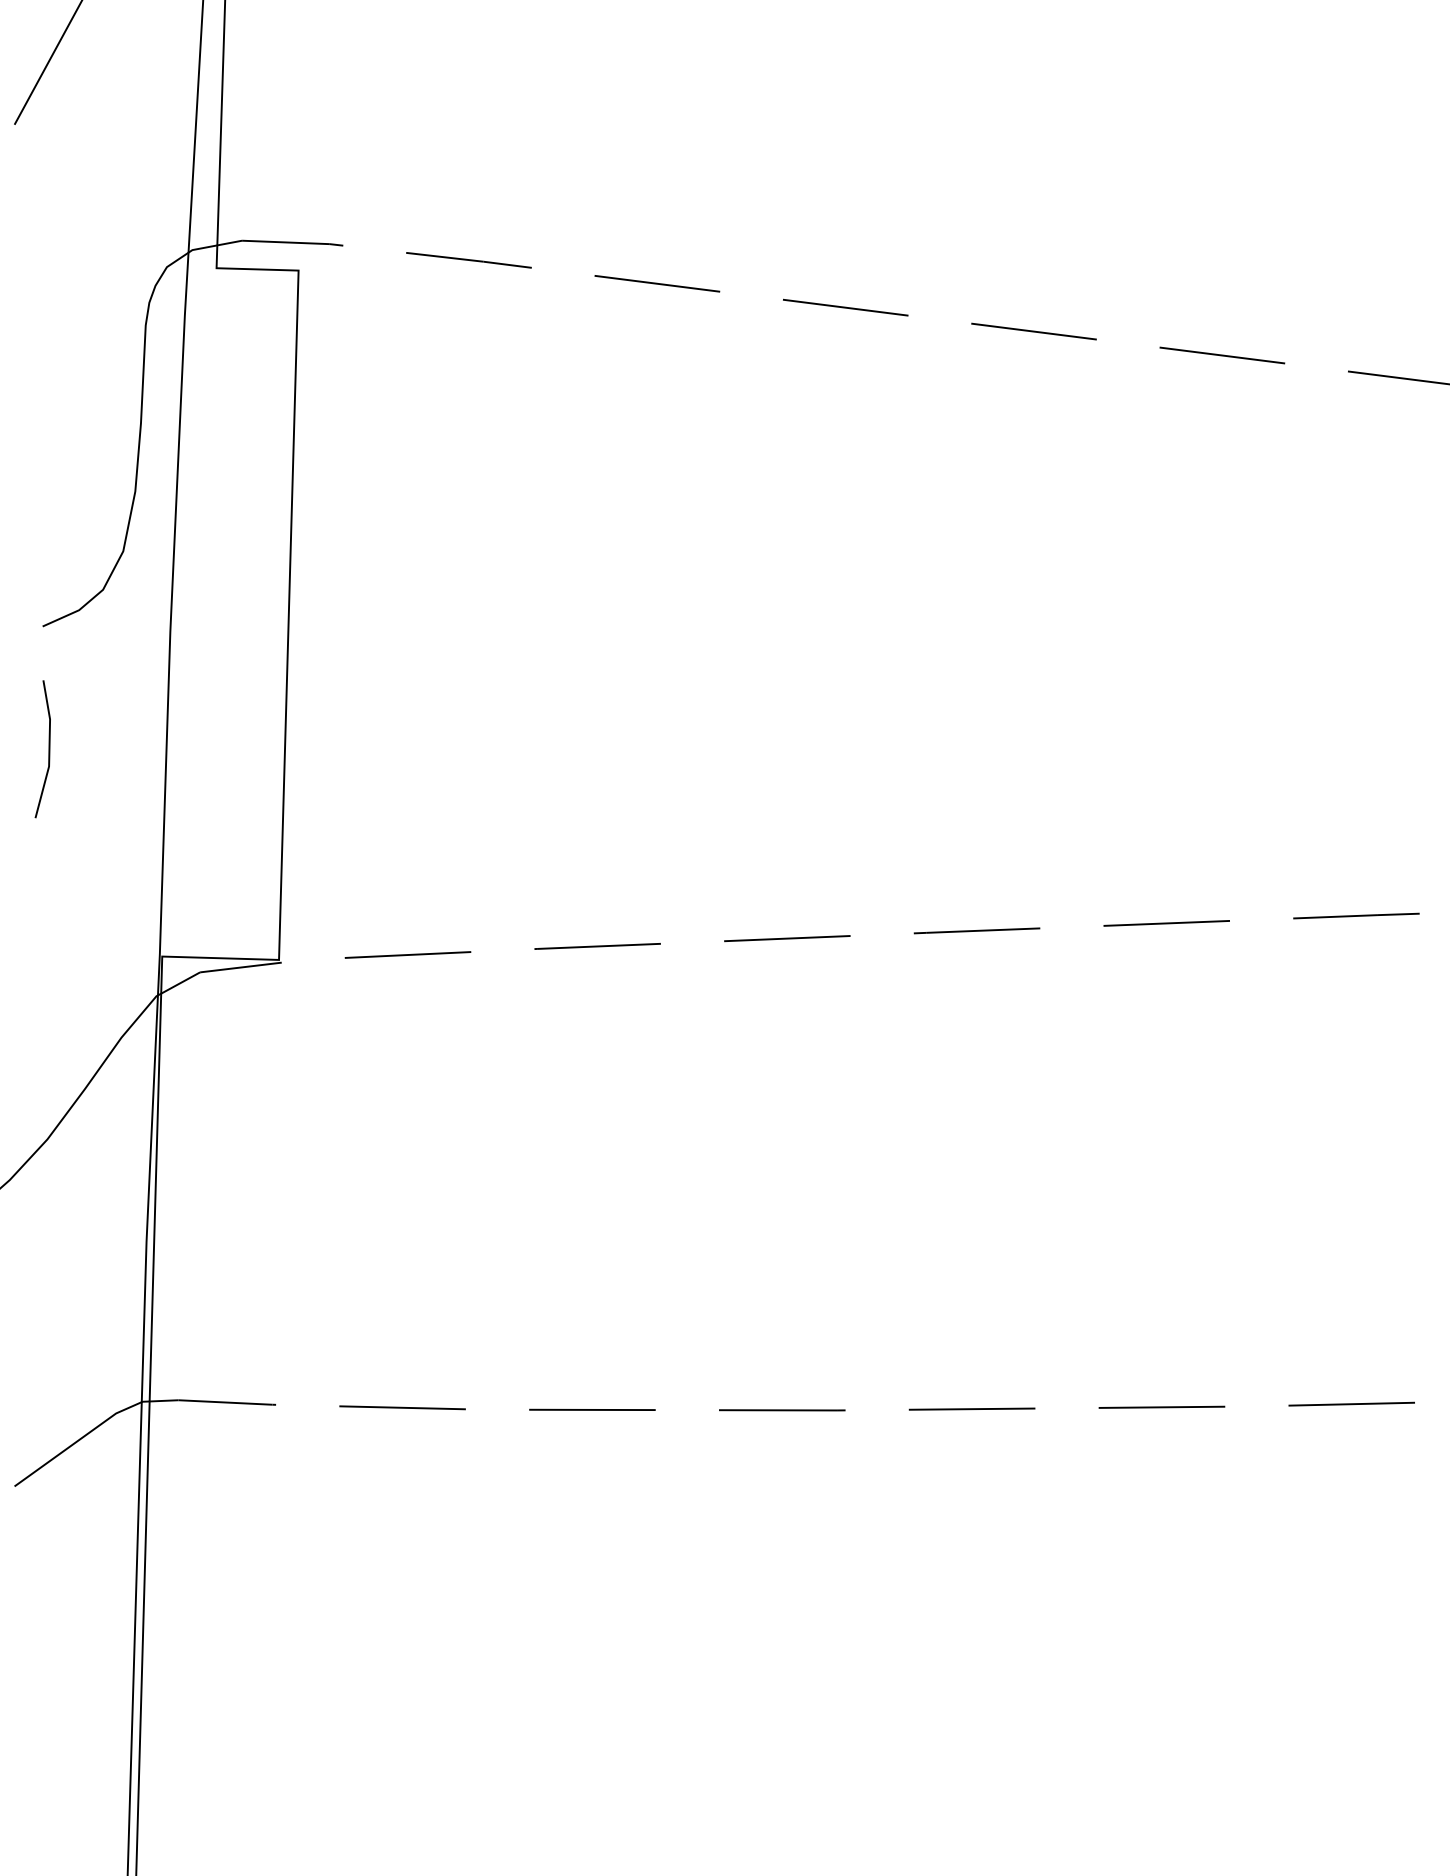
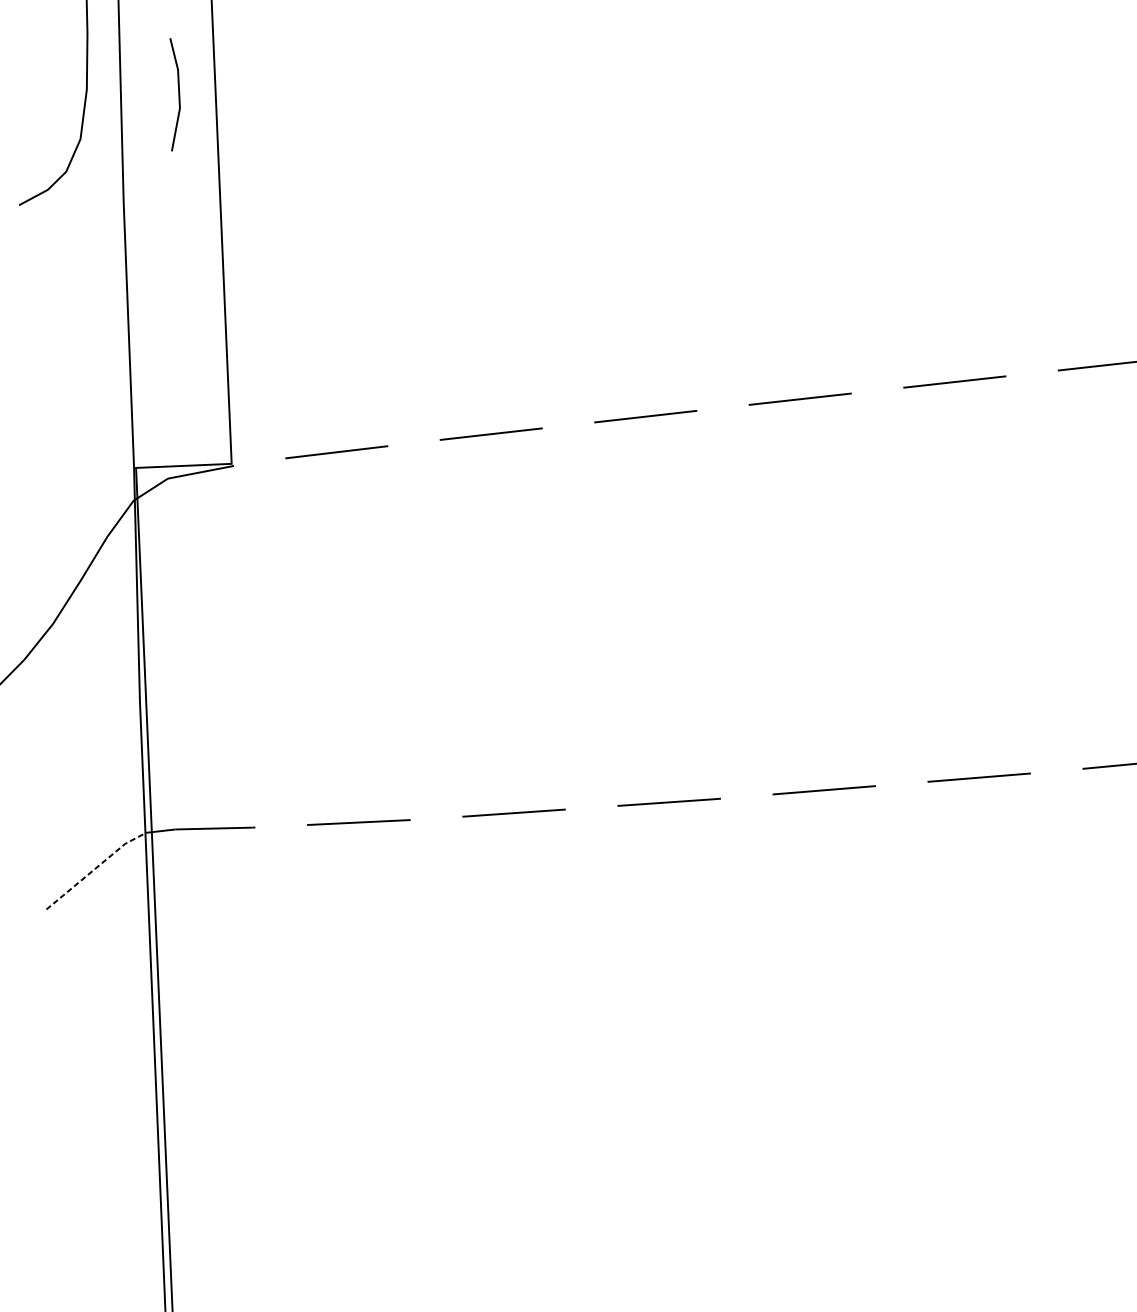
line: (48, 749) -> (178, 94), moved
line: (80, 1438) -> (97, 866), solid -> dashed

